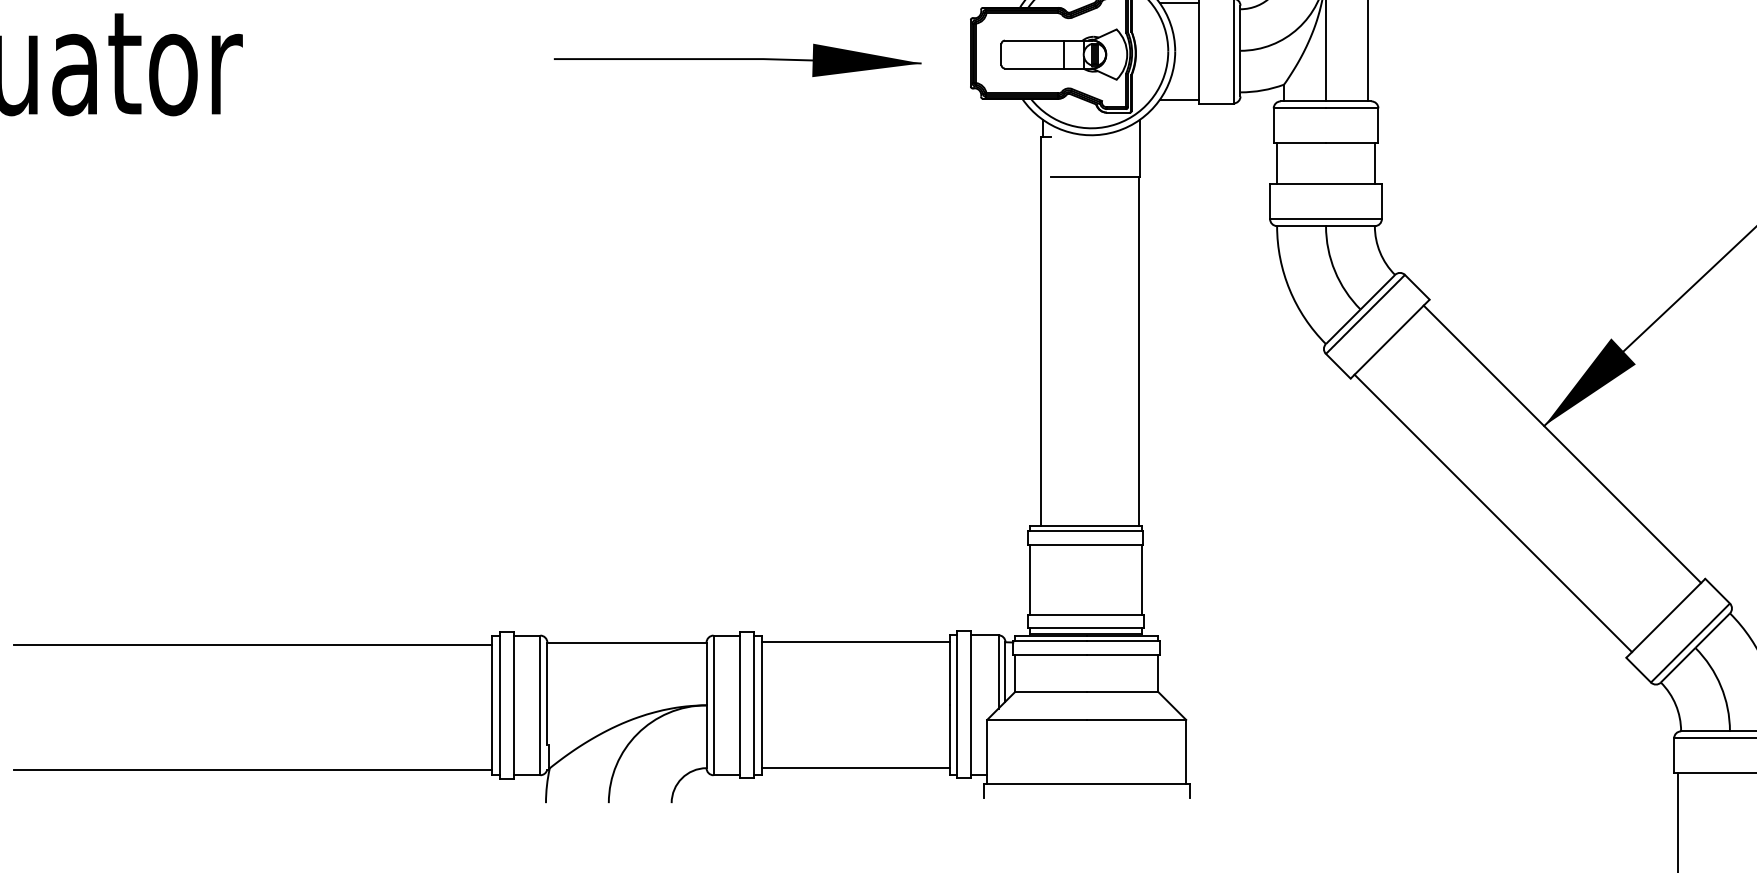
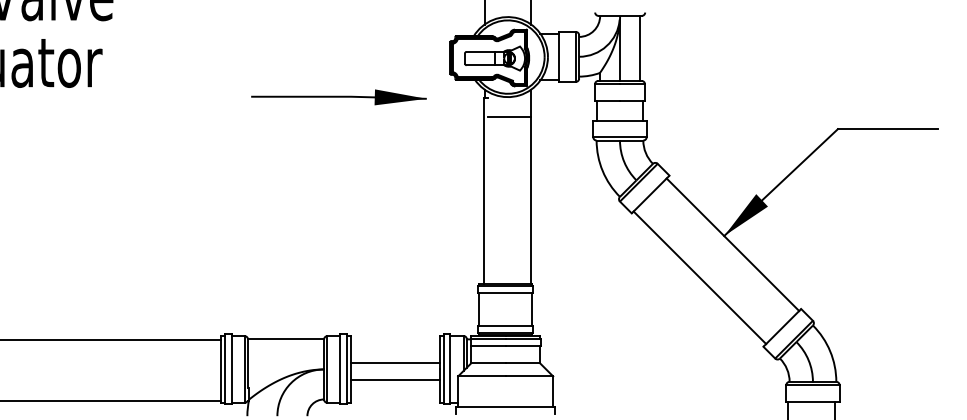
part: (736, 60) -> (338, 97), moved
line: (856, 642) -> (395, 380), moved
line: (856, 768) -> (395, 363), moved

